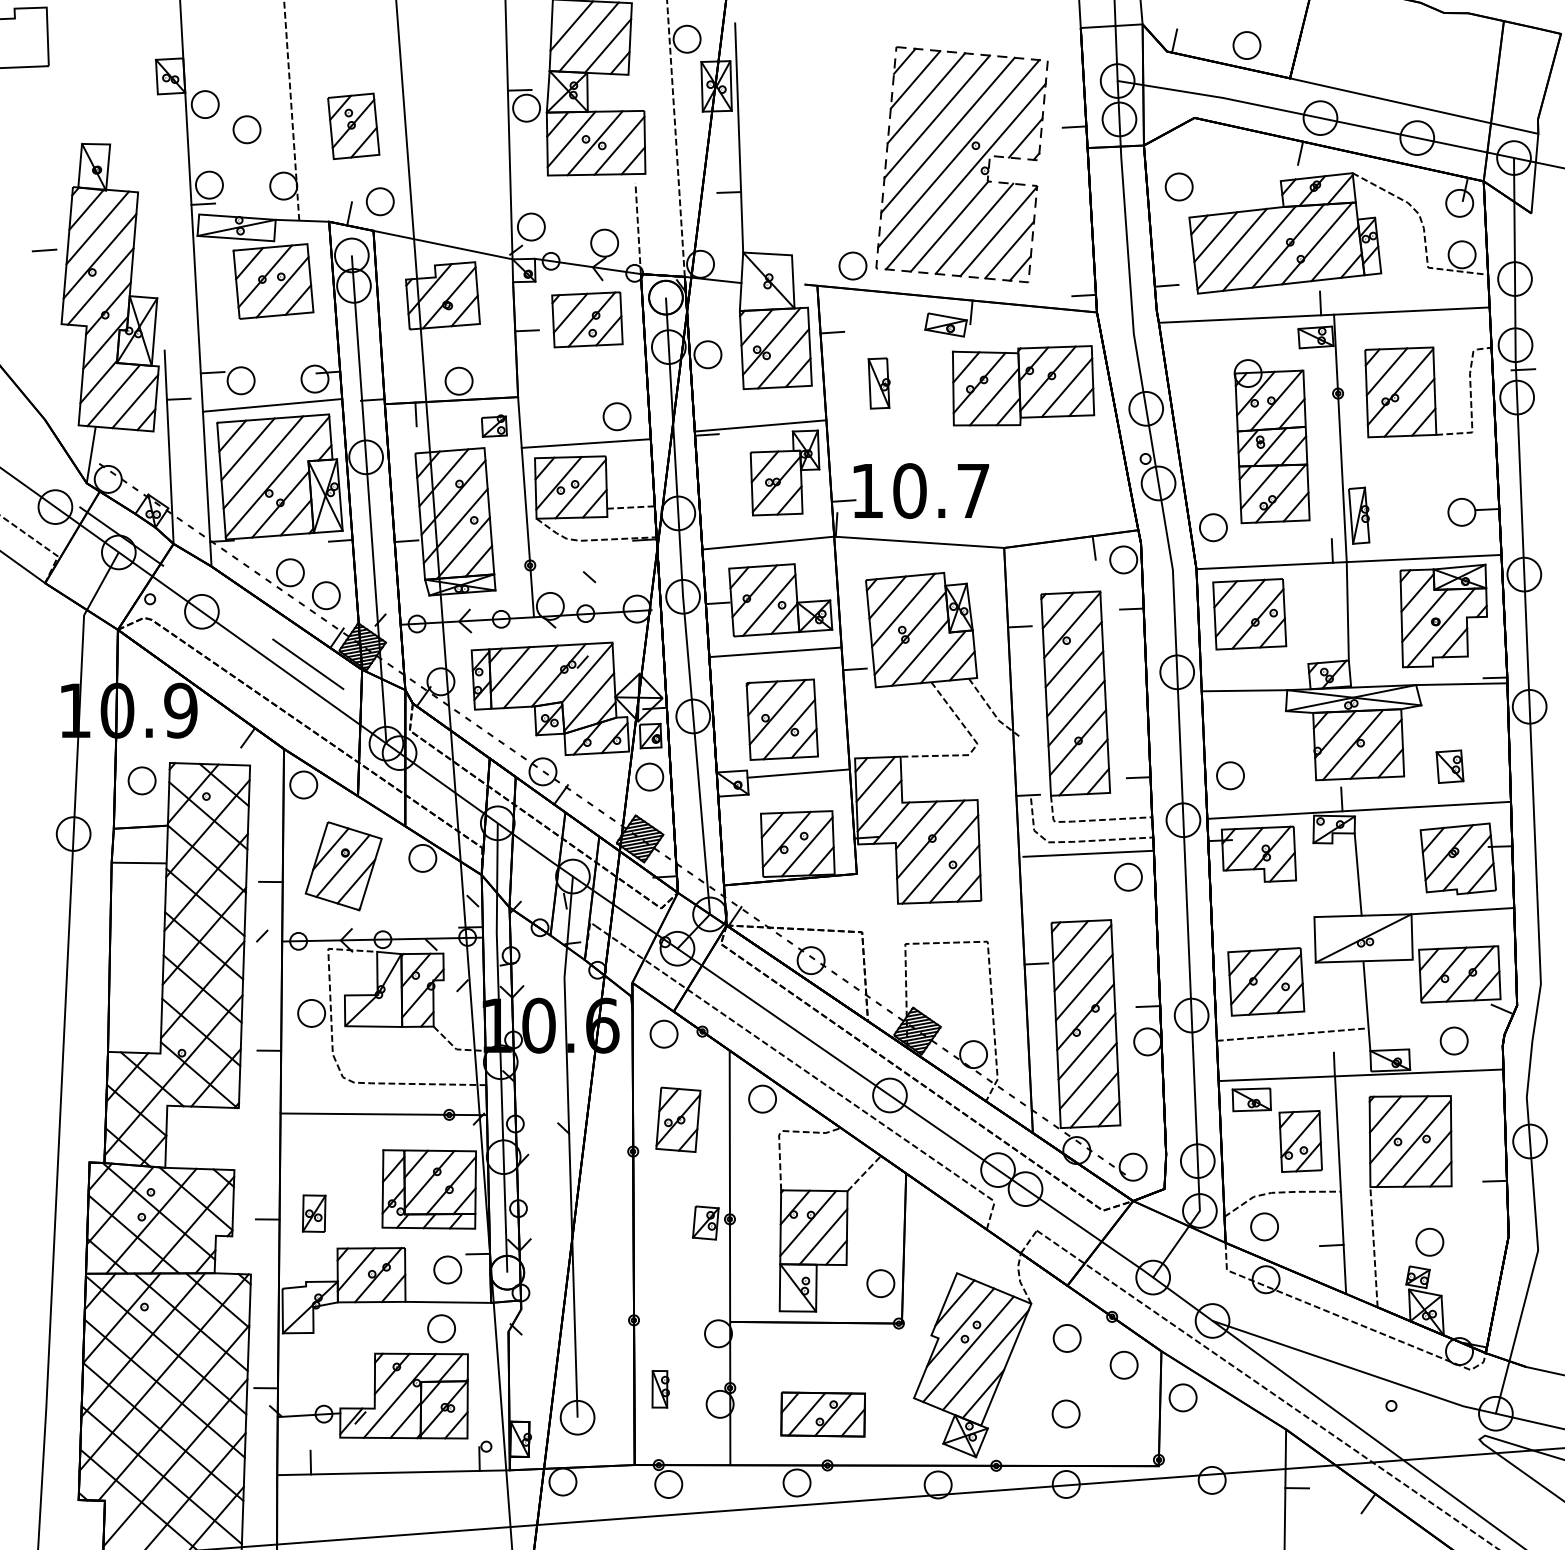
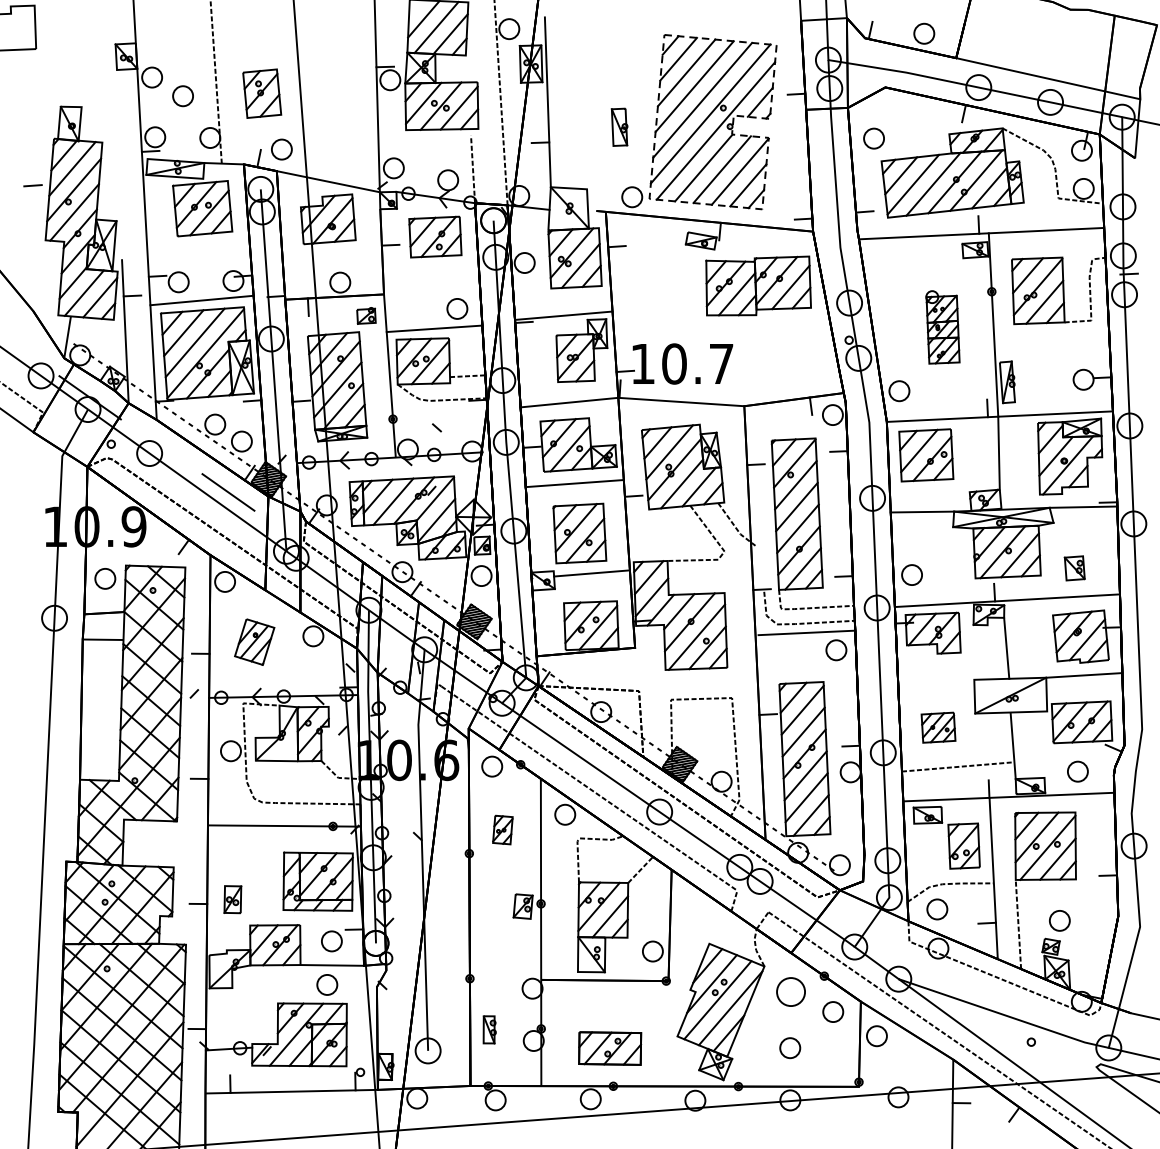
part: (878, 382) -> (619, 126), moved
part: (1271, 441) -> (942, 327), size x0.6
part: (343, 865) -> (254, 641), size x0.7
part: (1266, 981) -> (938, 727), size x0.6
part: (677, 1119) -> (502, 829), size x0.6
part: (1066, 1338) -> (790, 992), size x1.4

